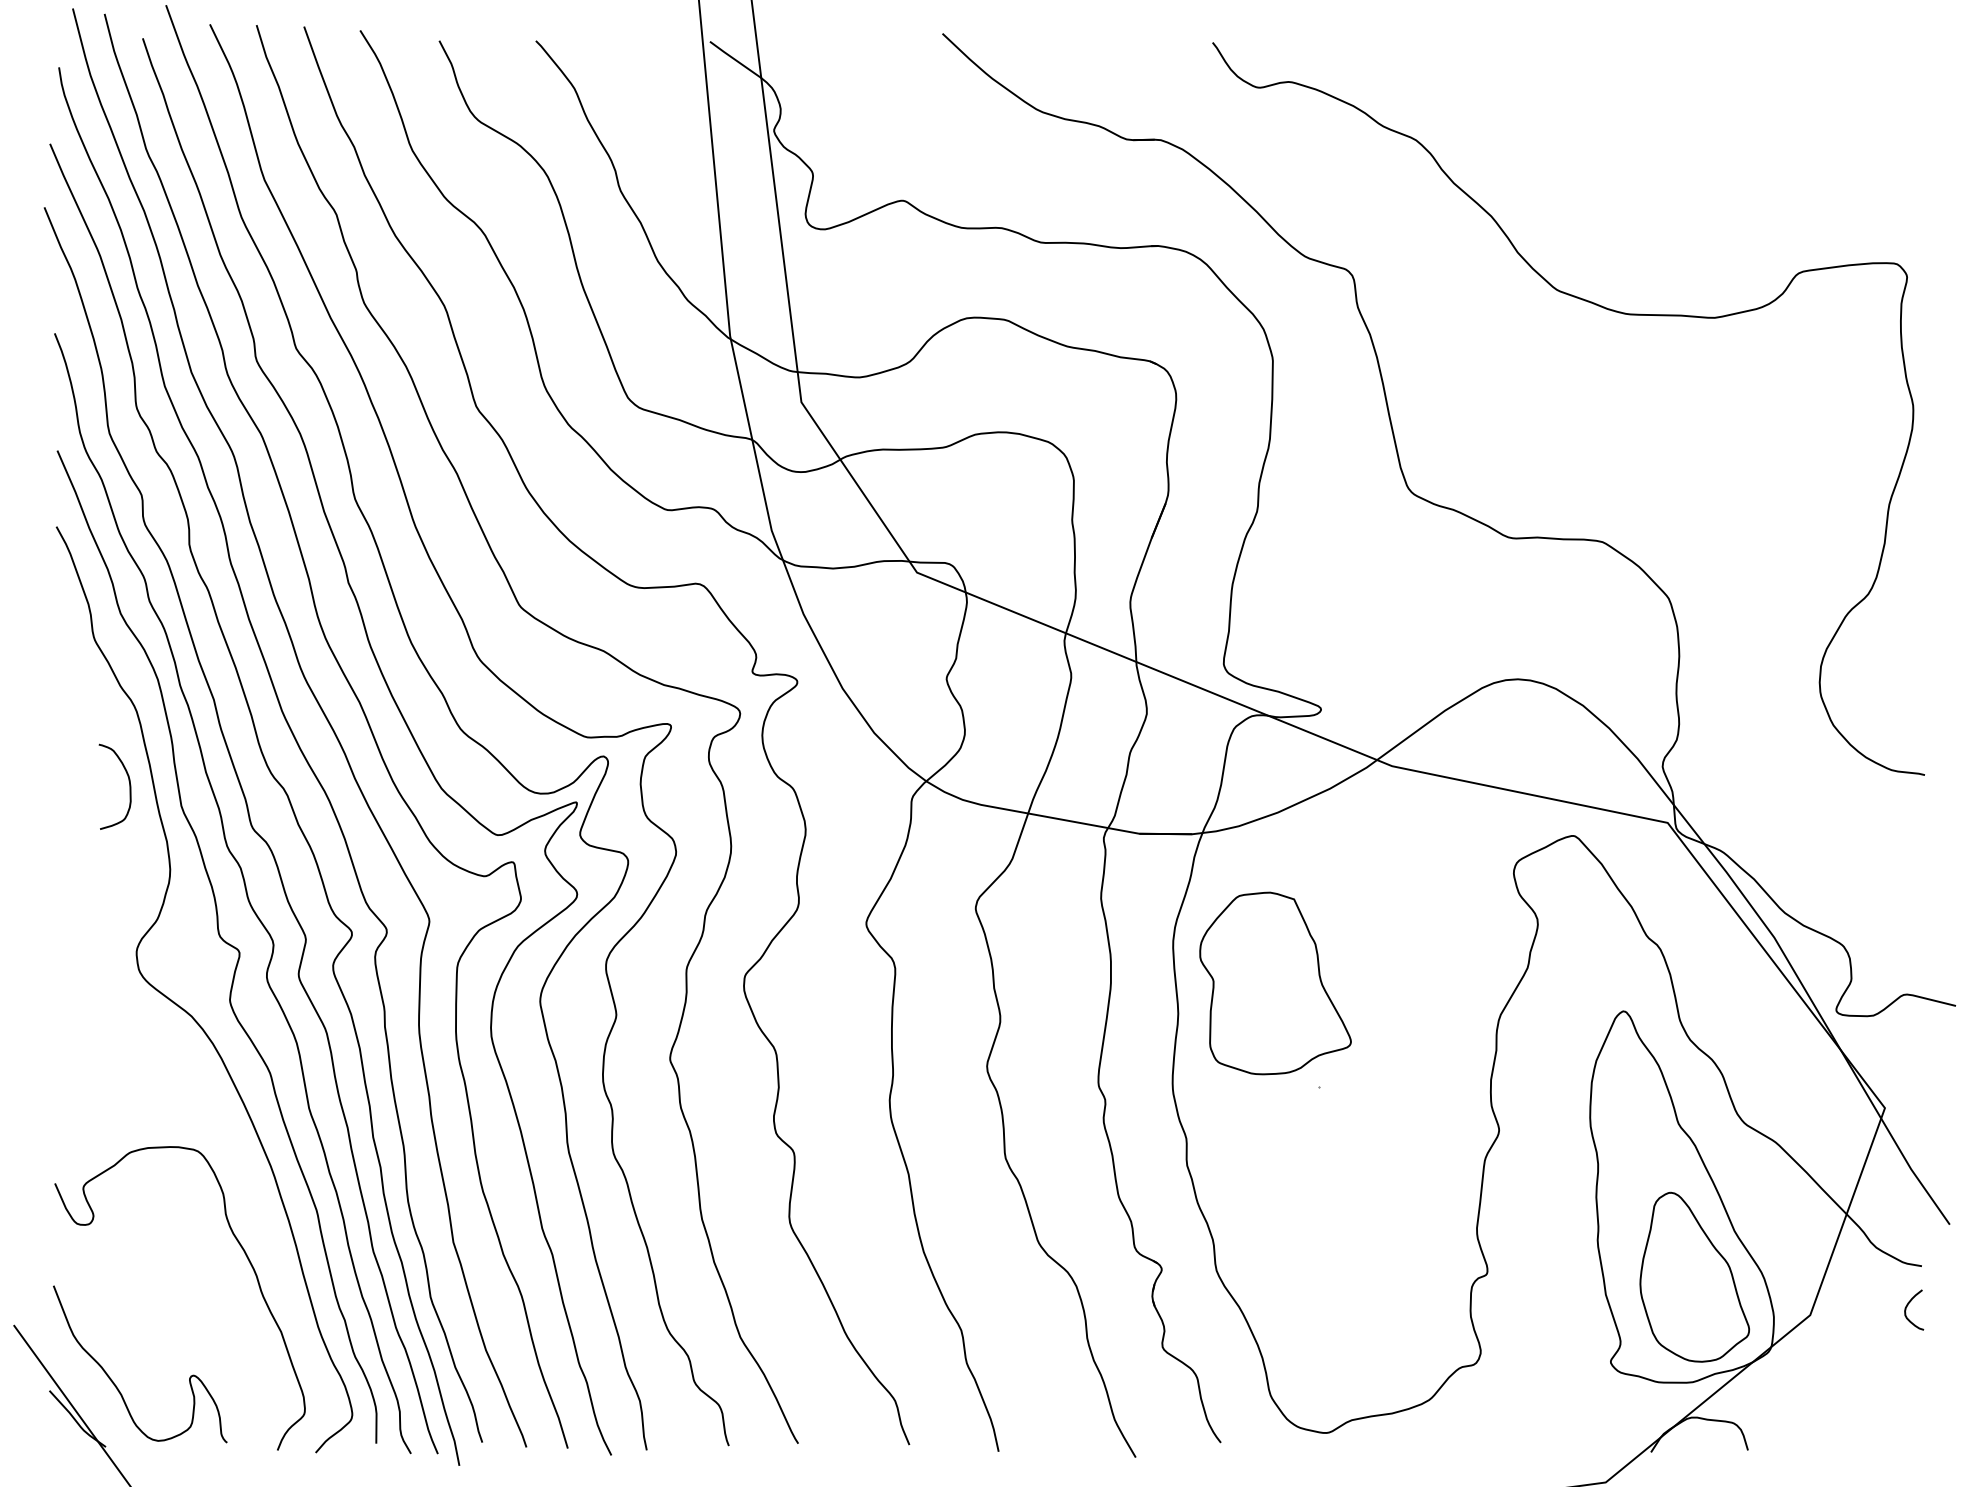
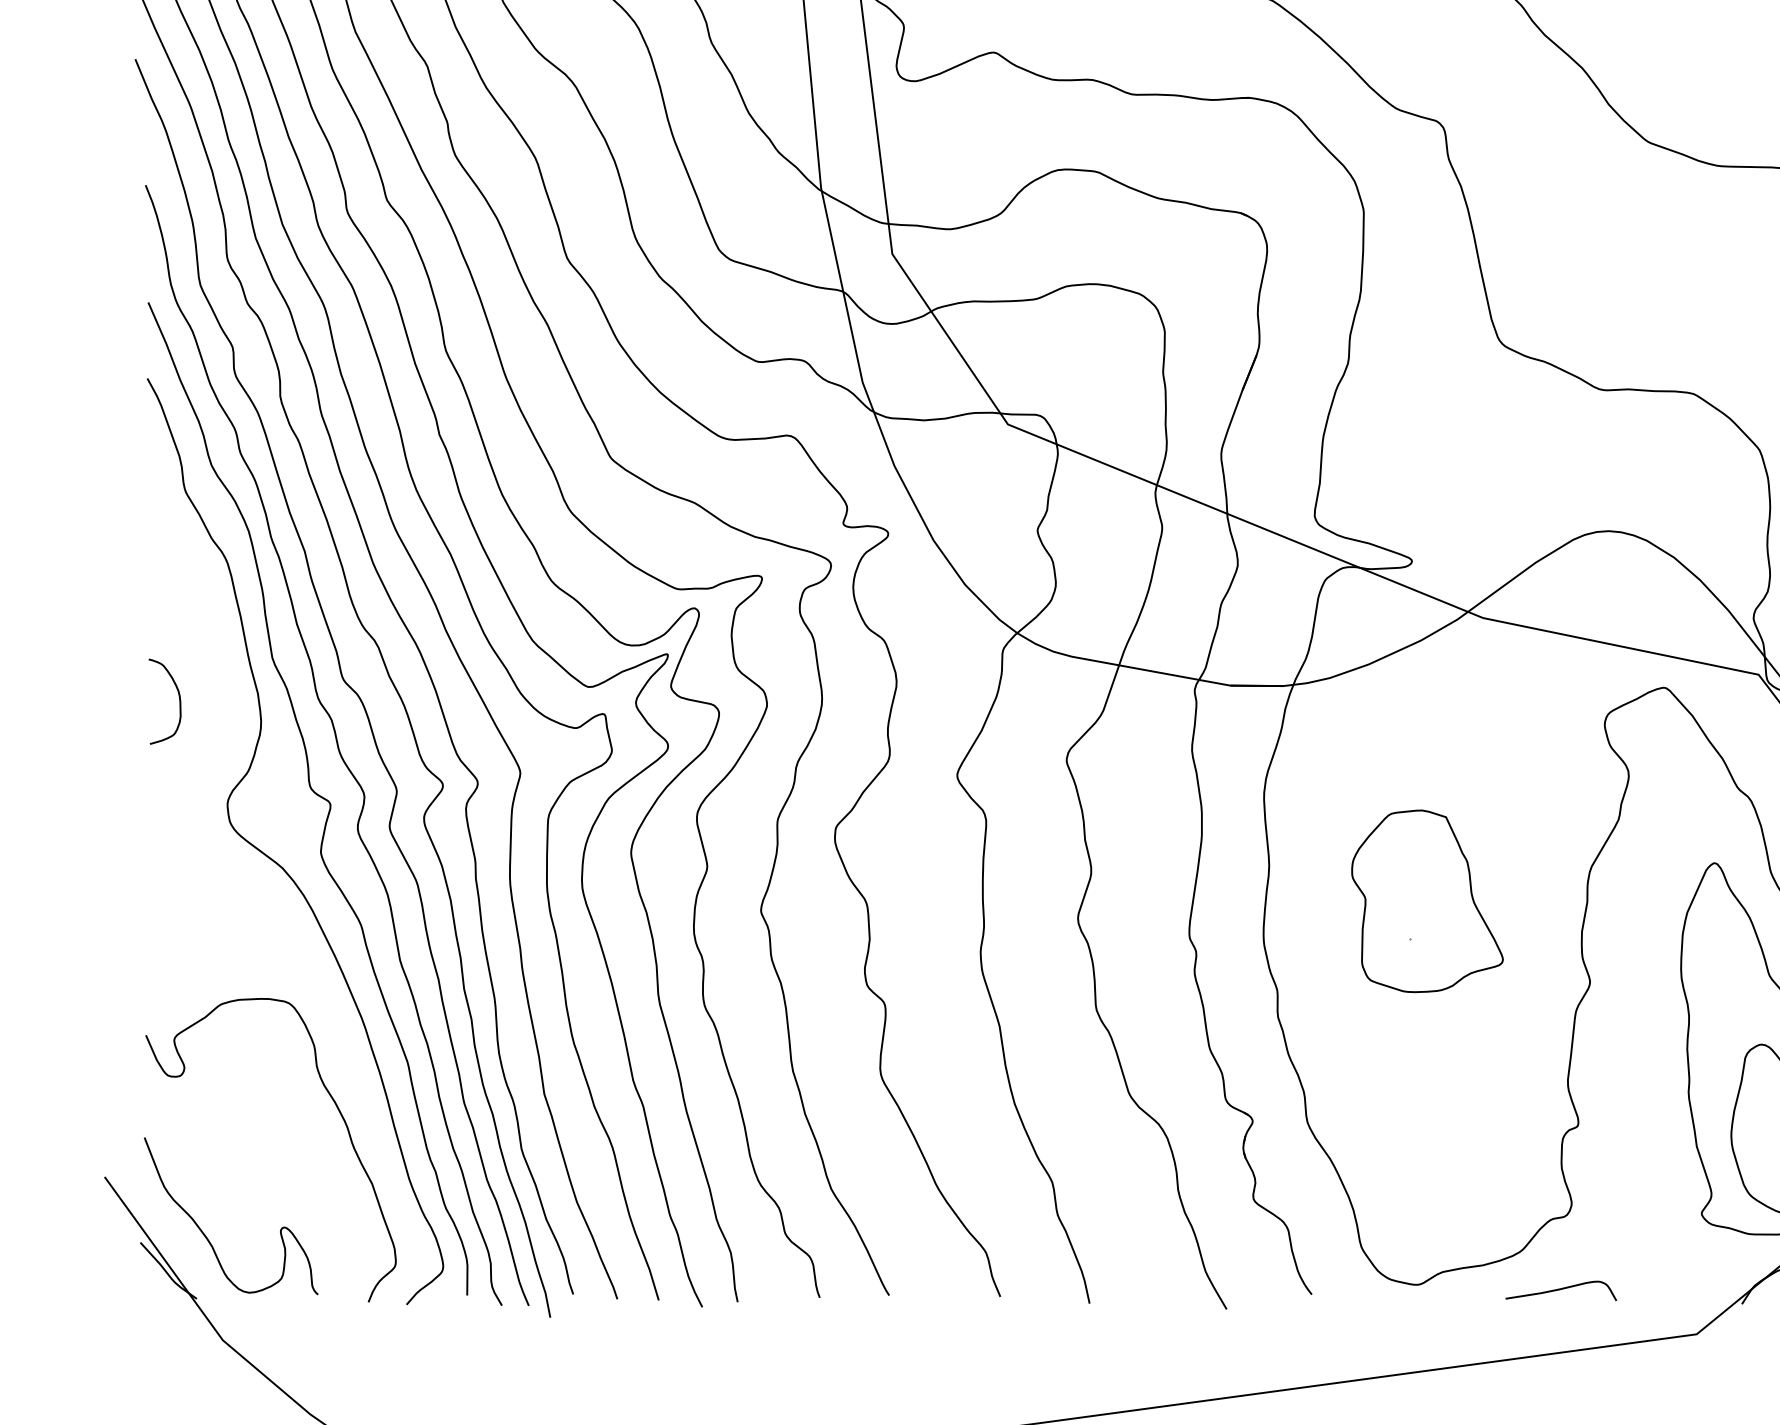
curve: (128, 781) -> (178, 696), moved
part: (1275, 983) -> (1427, 901), moved
curve: (1470, 1438) -> (1561, 1290), added

